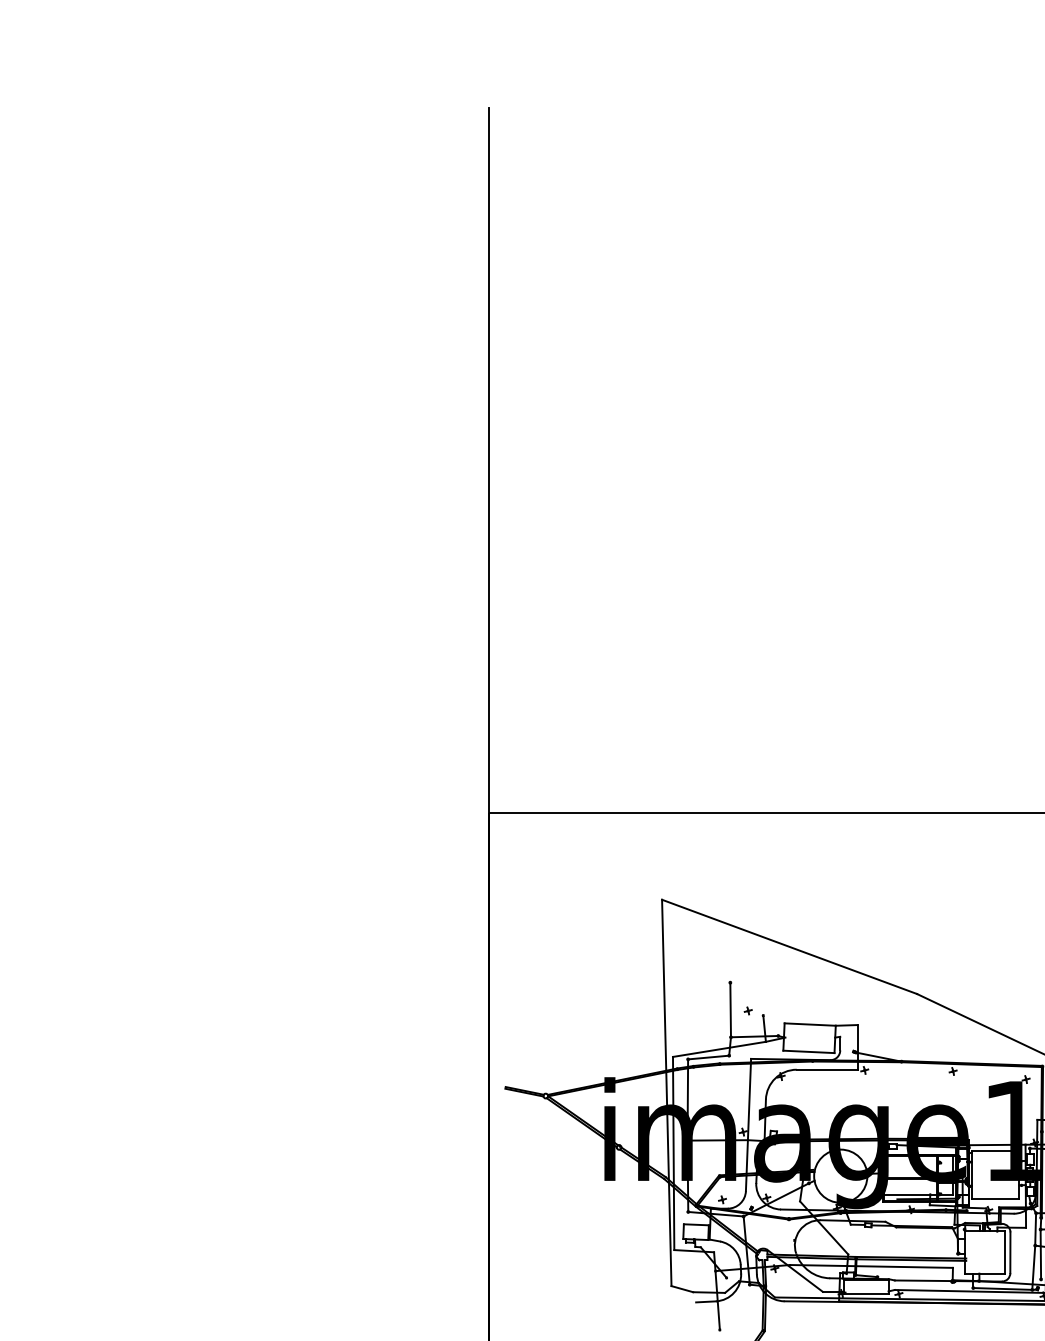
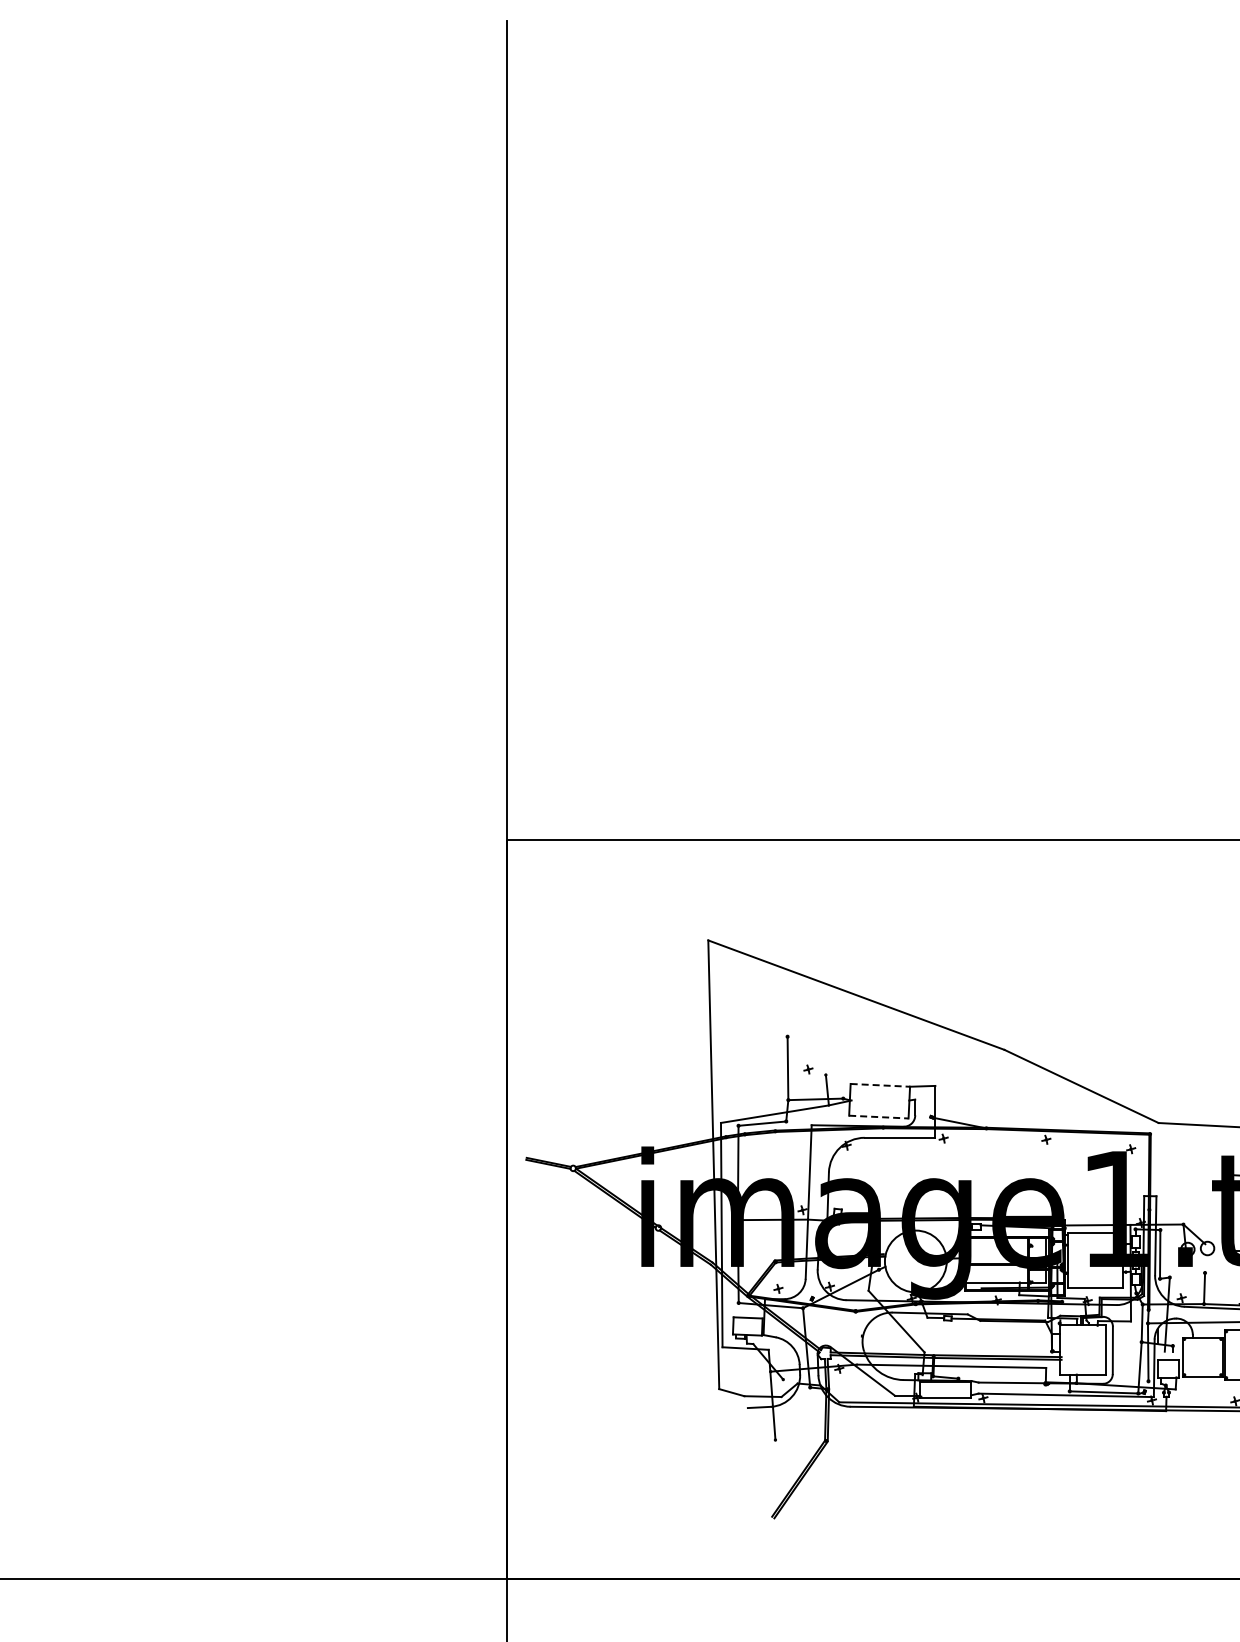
line: (810, 1024) -> (880, 1085), solid -> dashed
line: (808, 1052) -> (878, 1117), solid -> dashed

